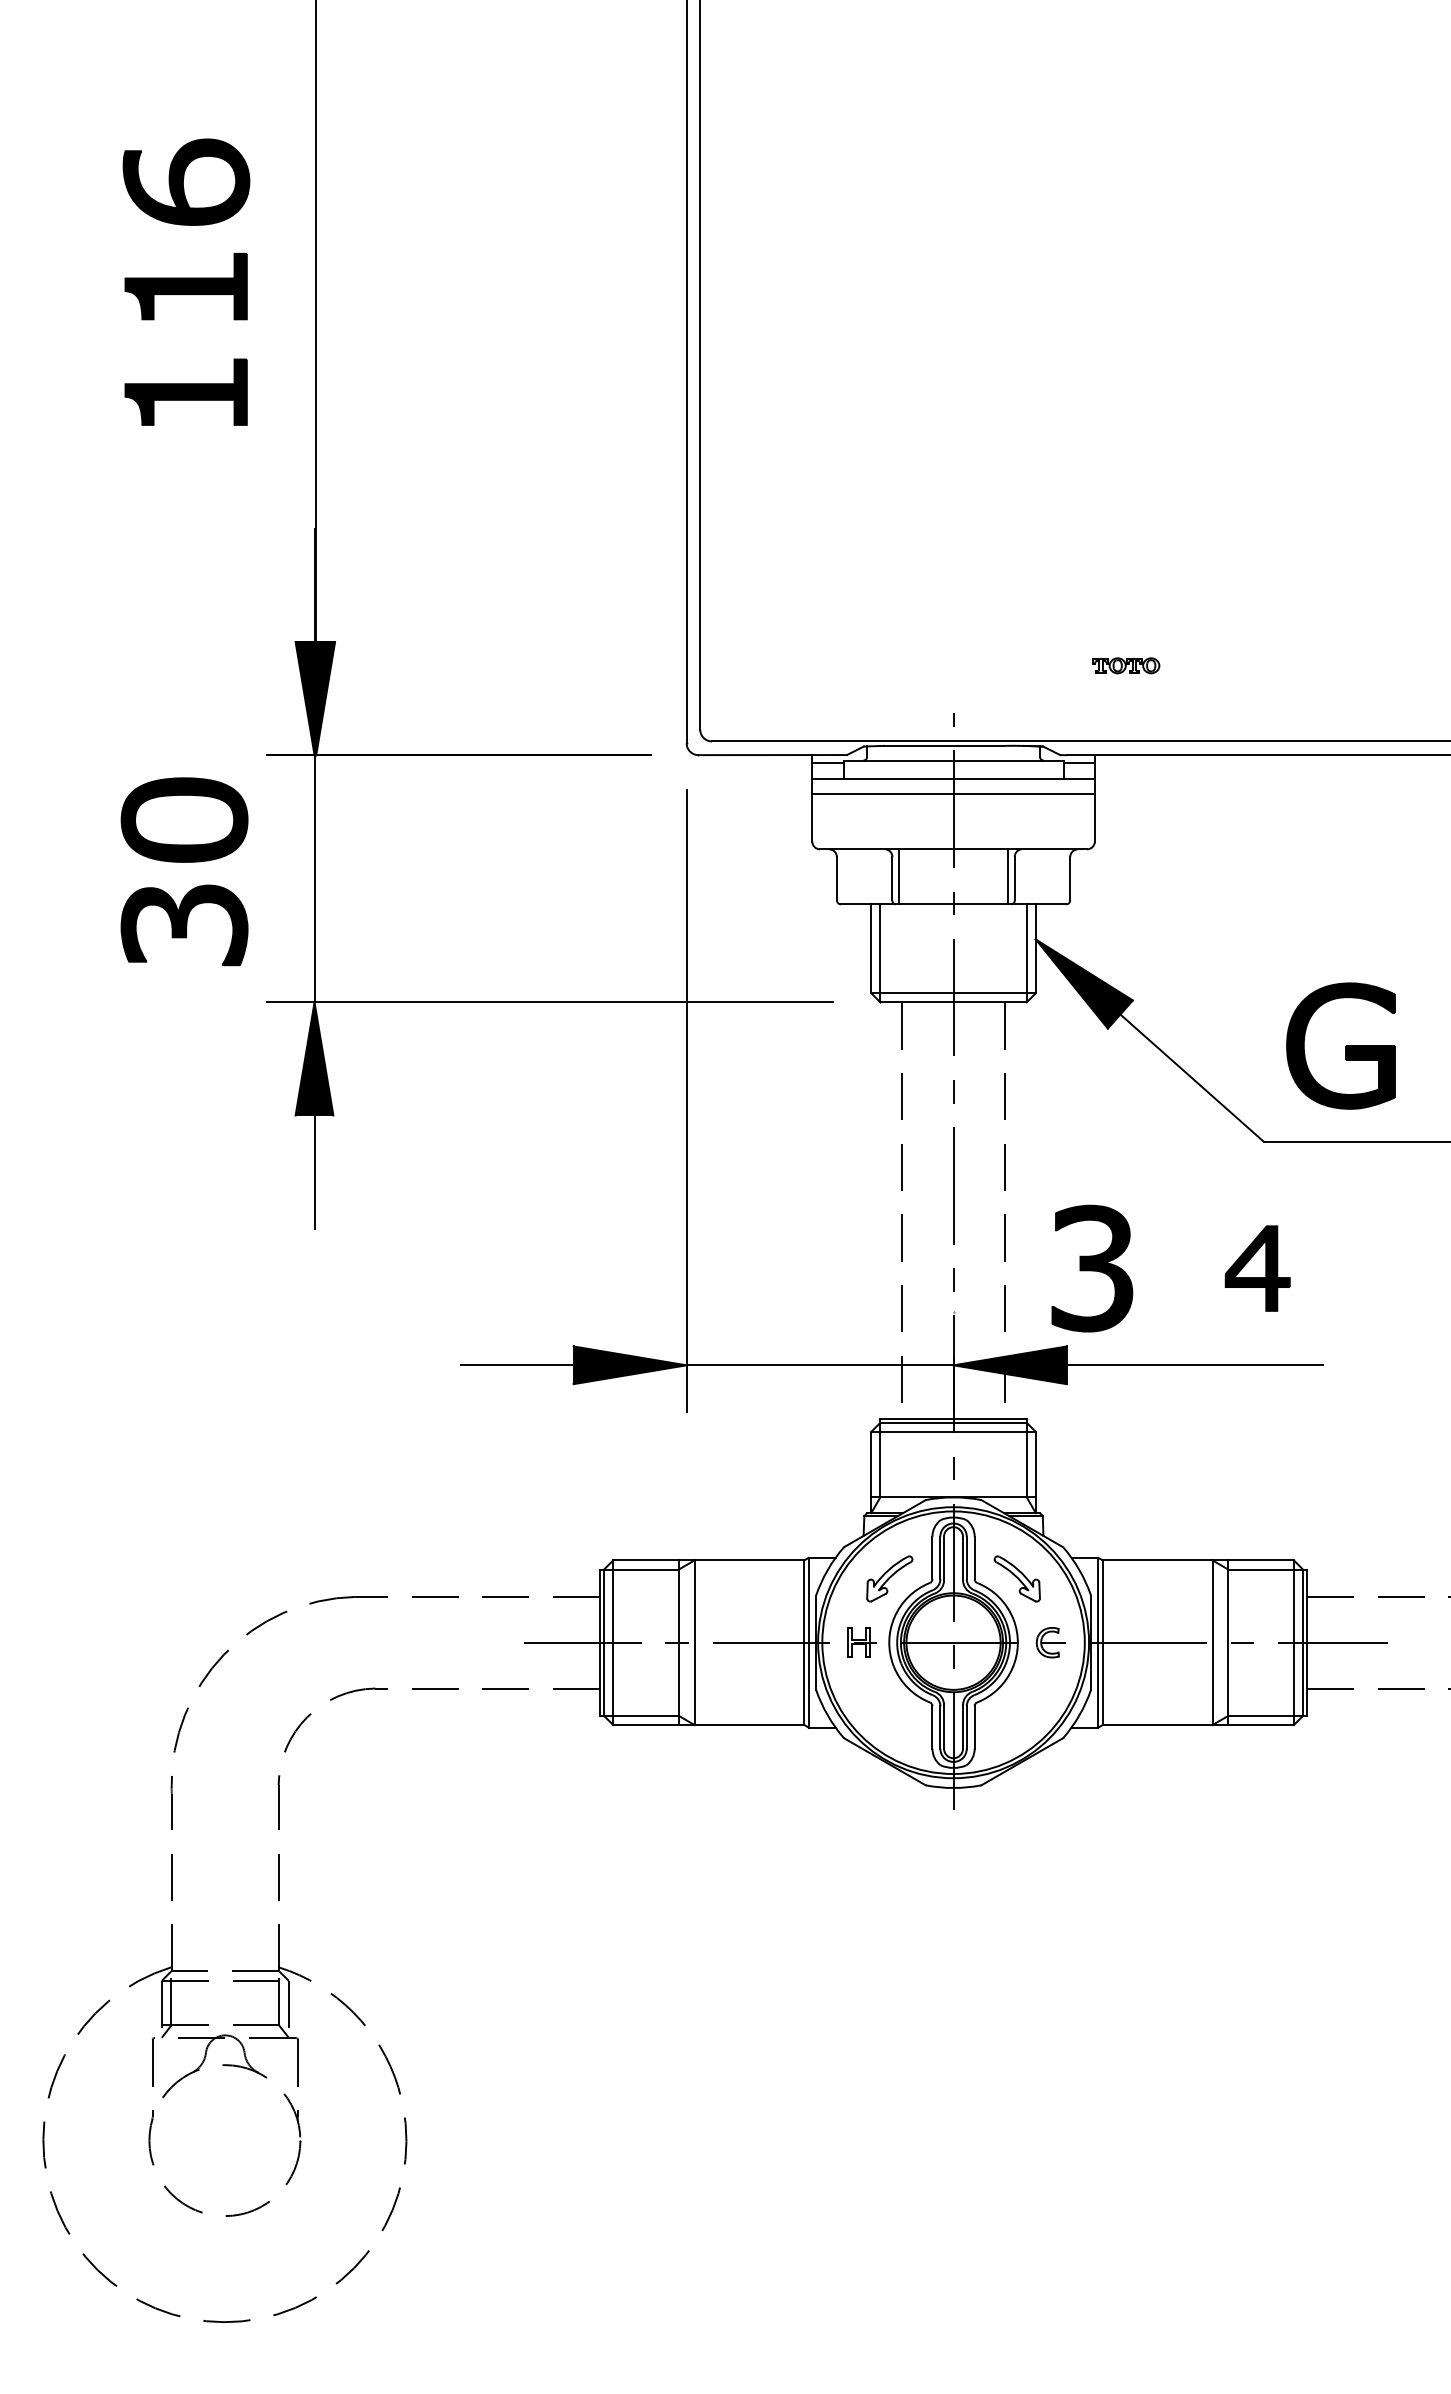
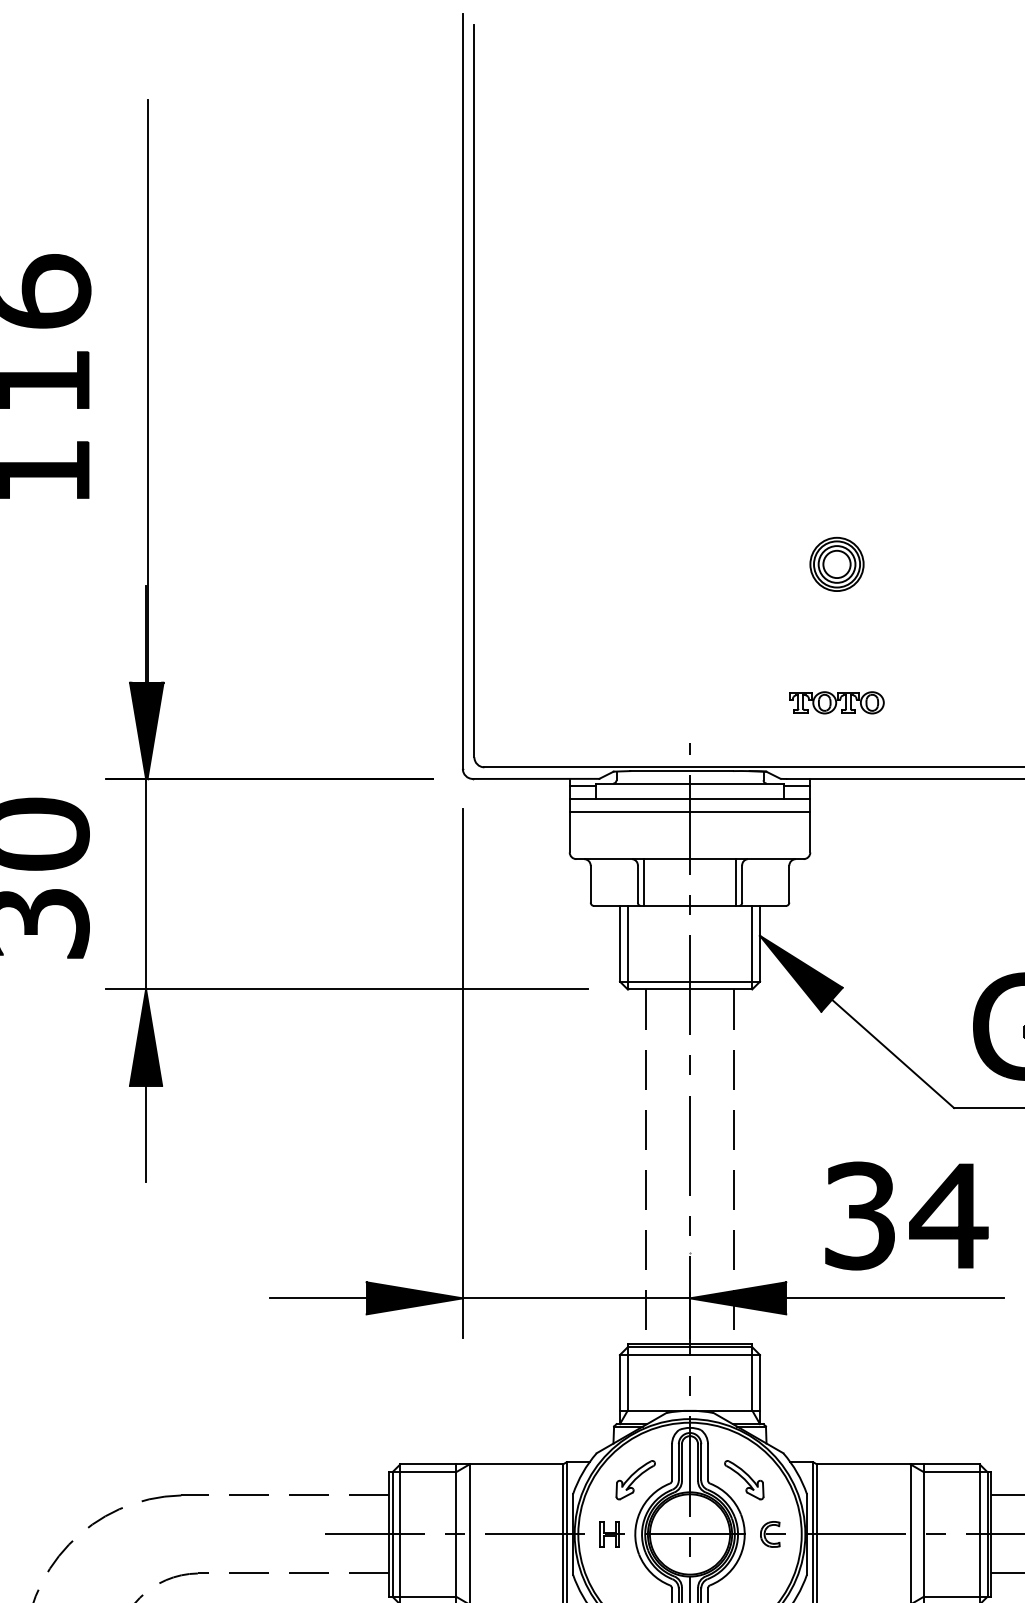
part: (1126, 503) -> (837, 564), added
part: (1126, 665) -> (837, 702), size x1.67
part: (1092, 1268) -> (860, 1215), moved
part: (1257, 1268) -> (948, 1215), size x1.43

